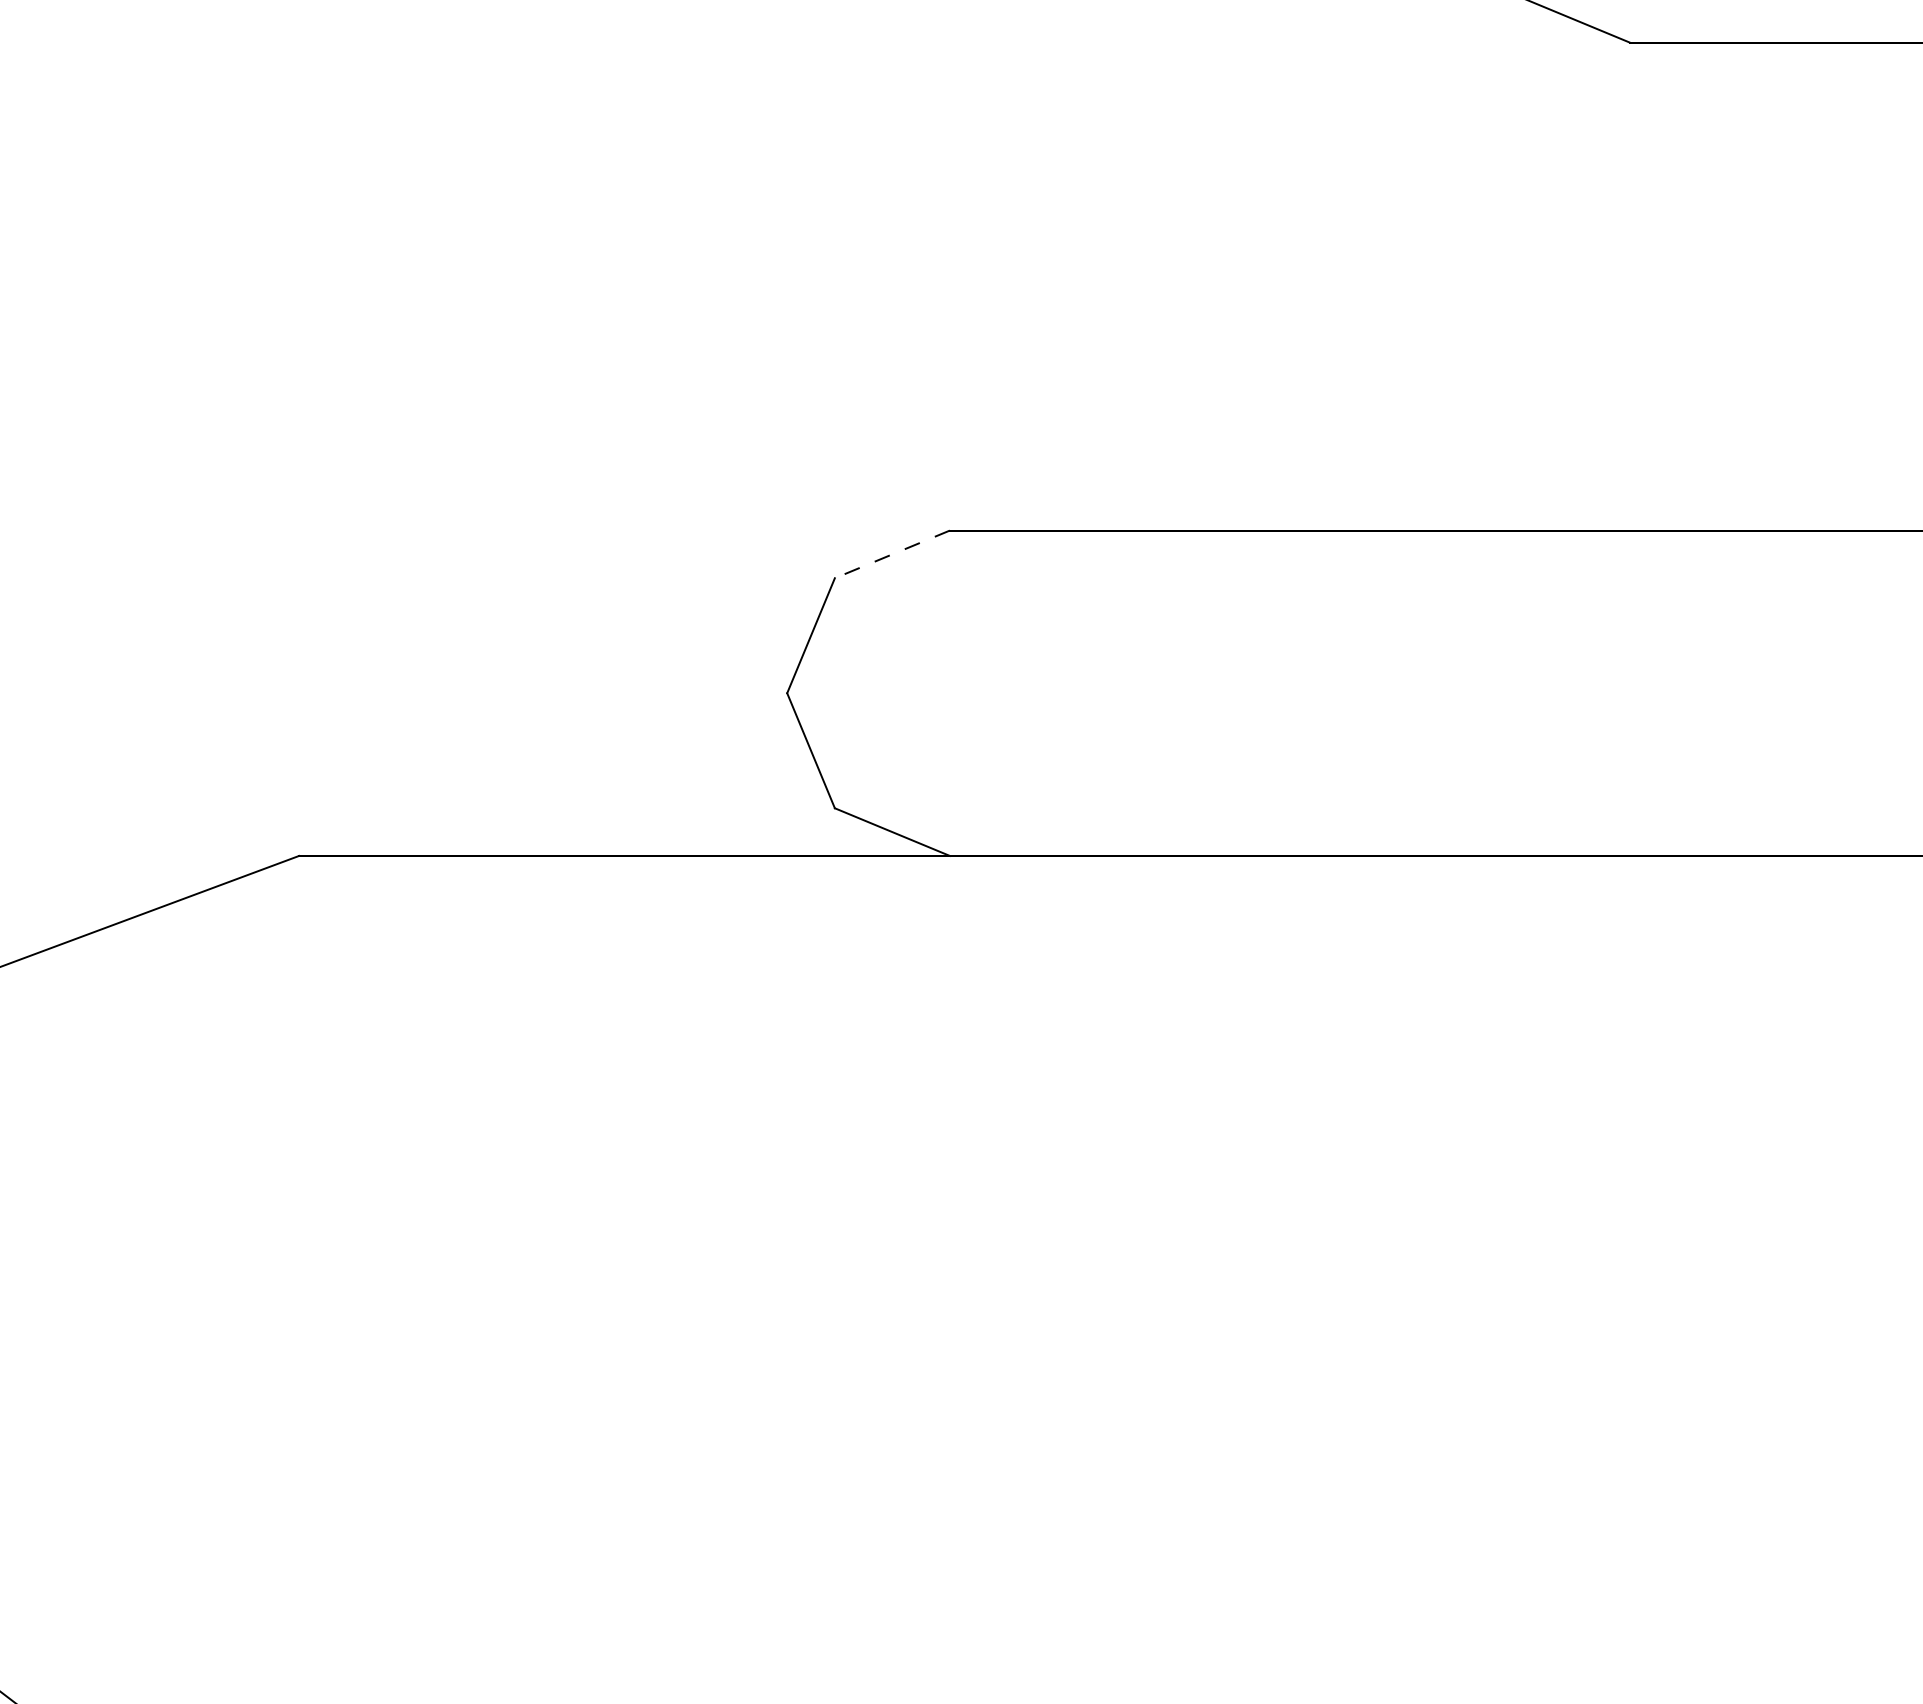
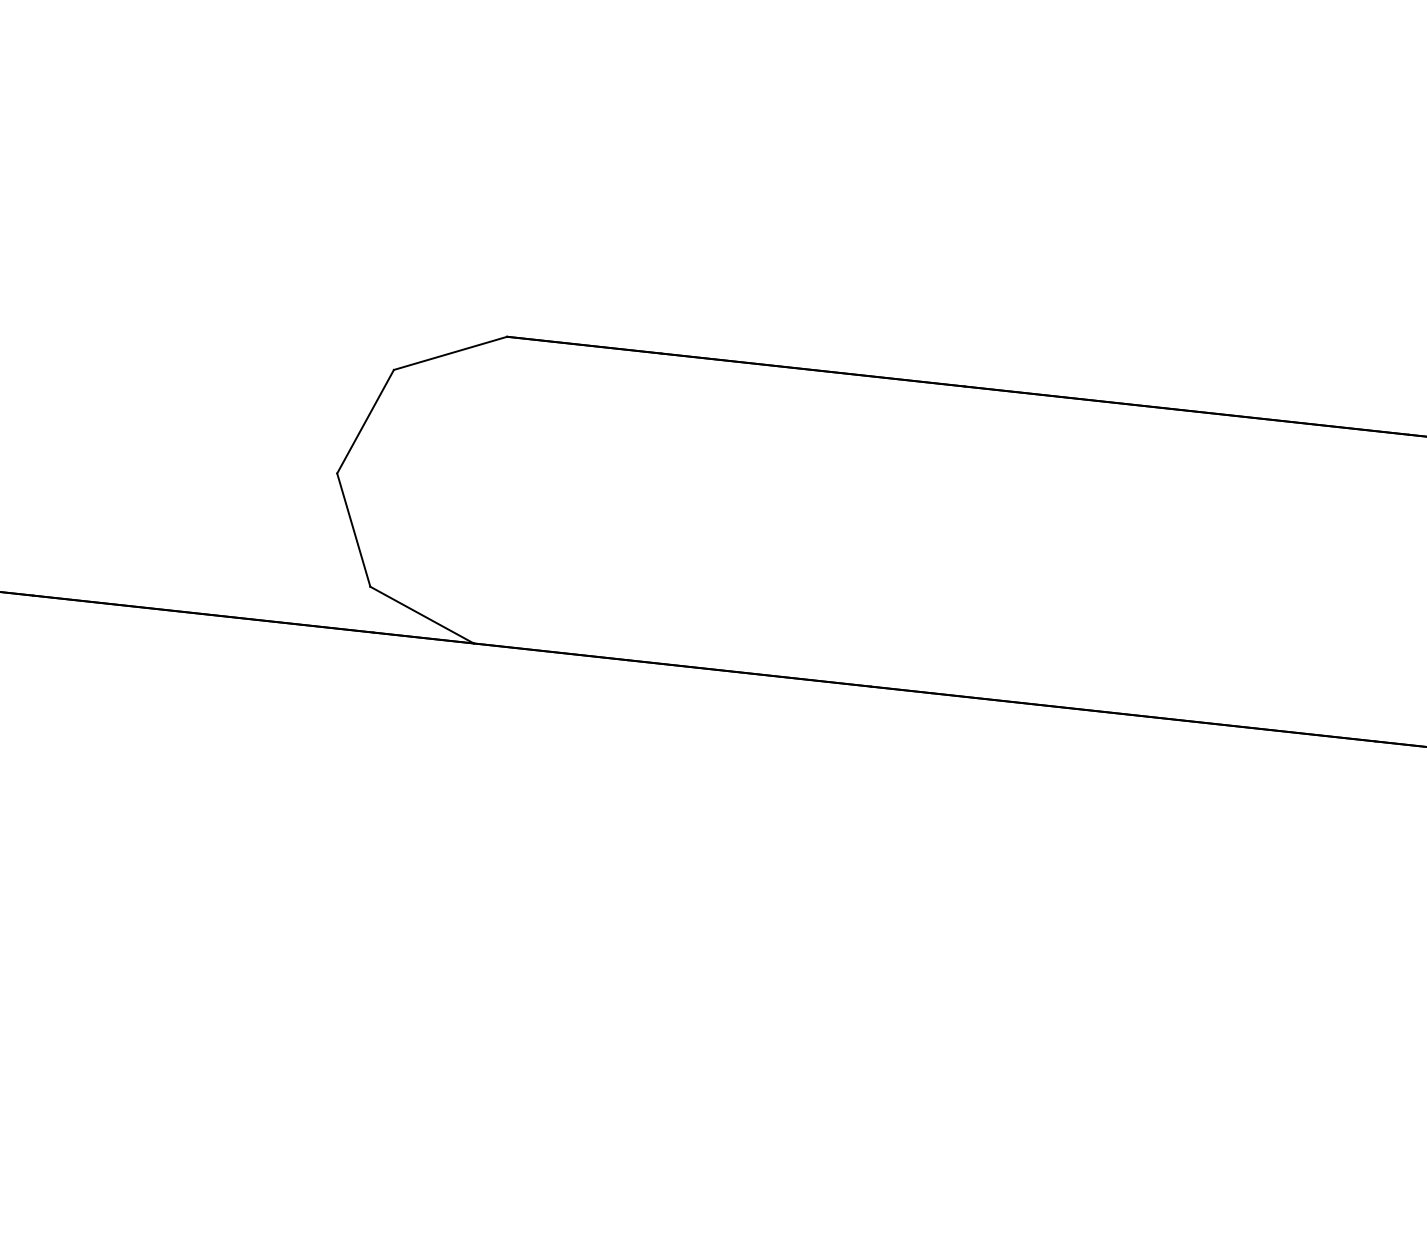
line: (891, 554) -> (449, 353), dashed -> solid

